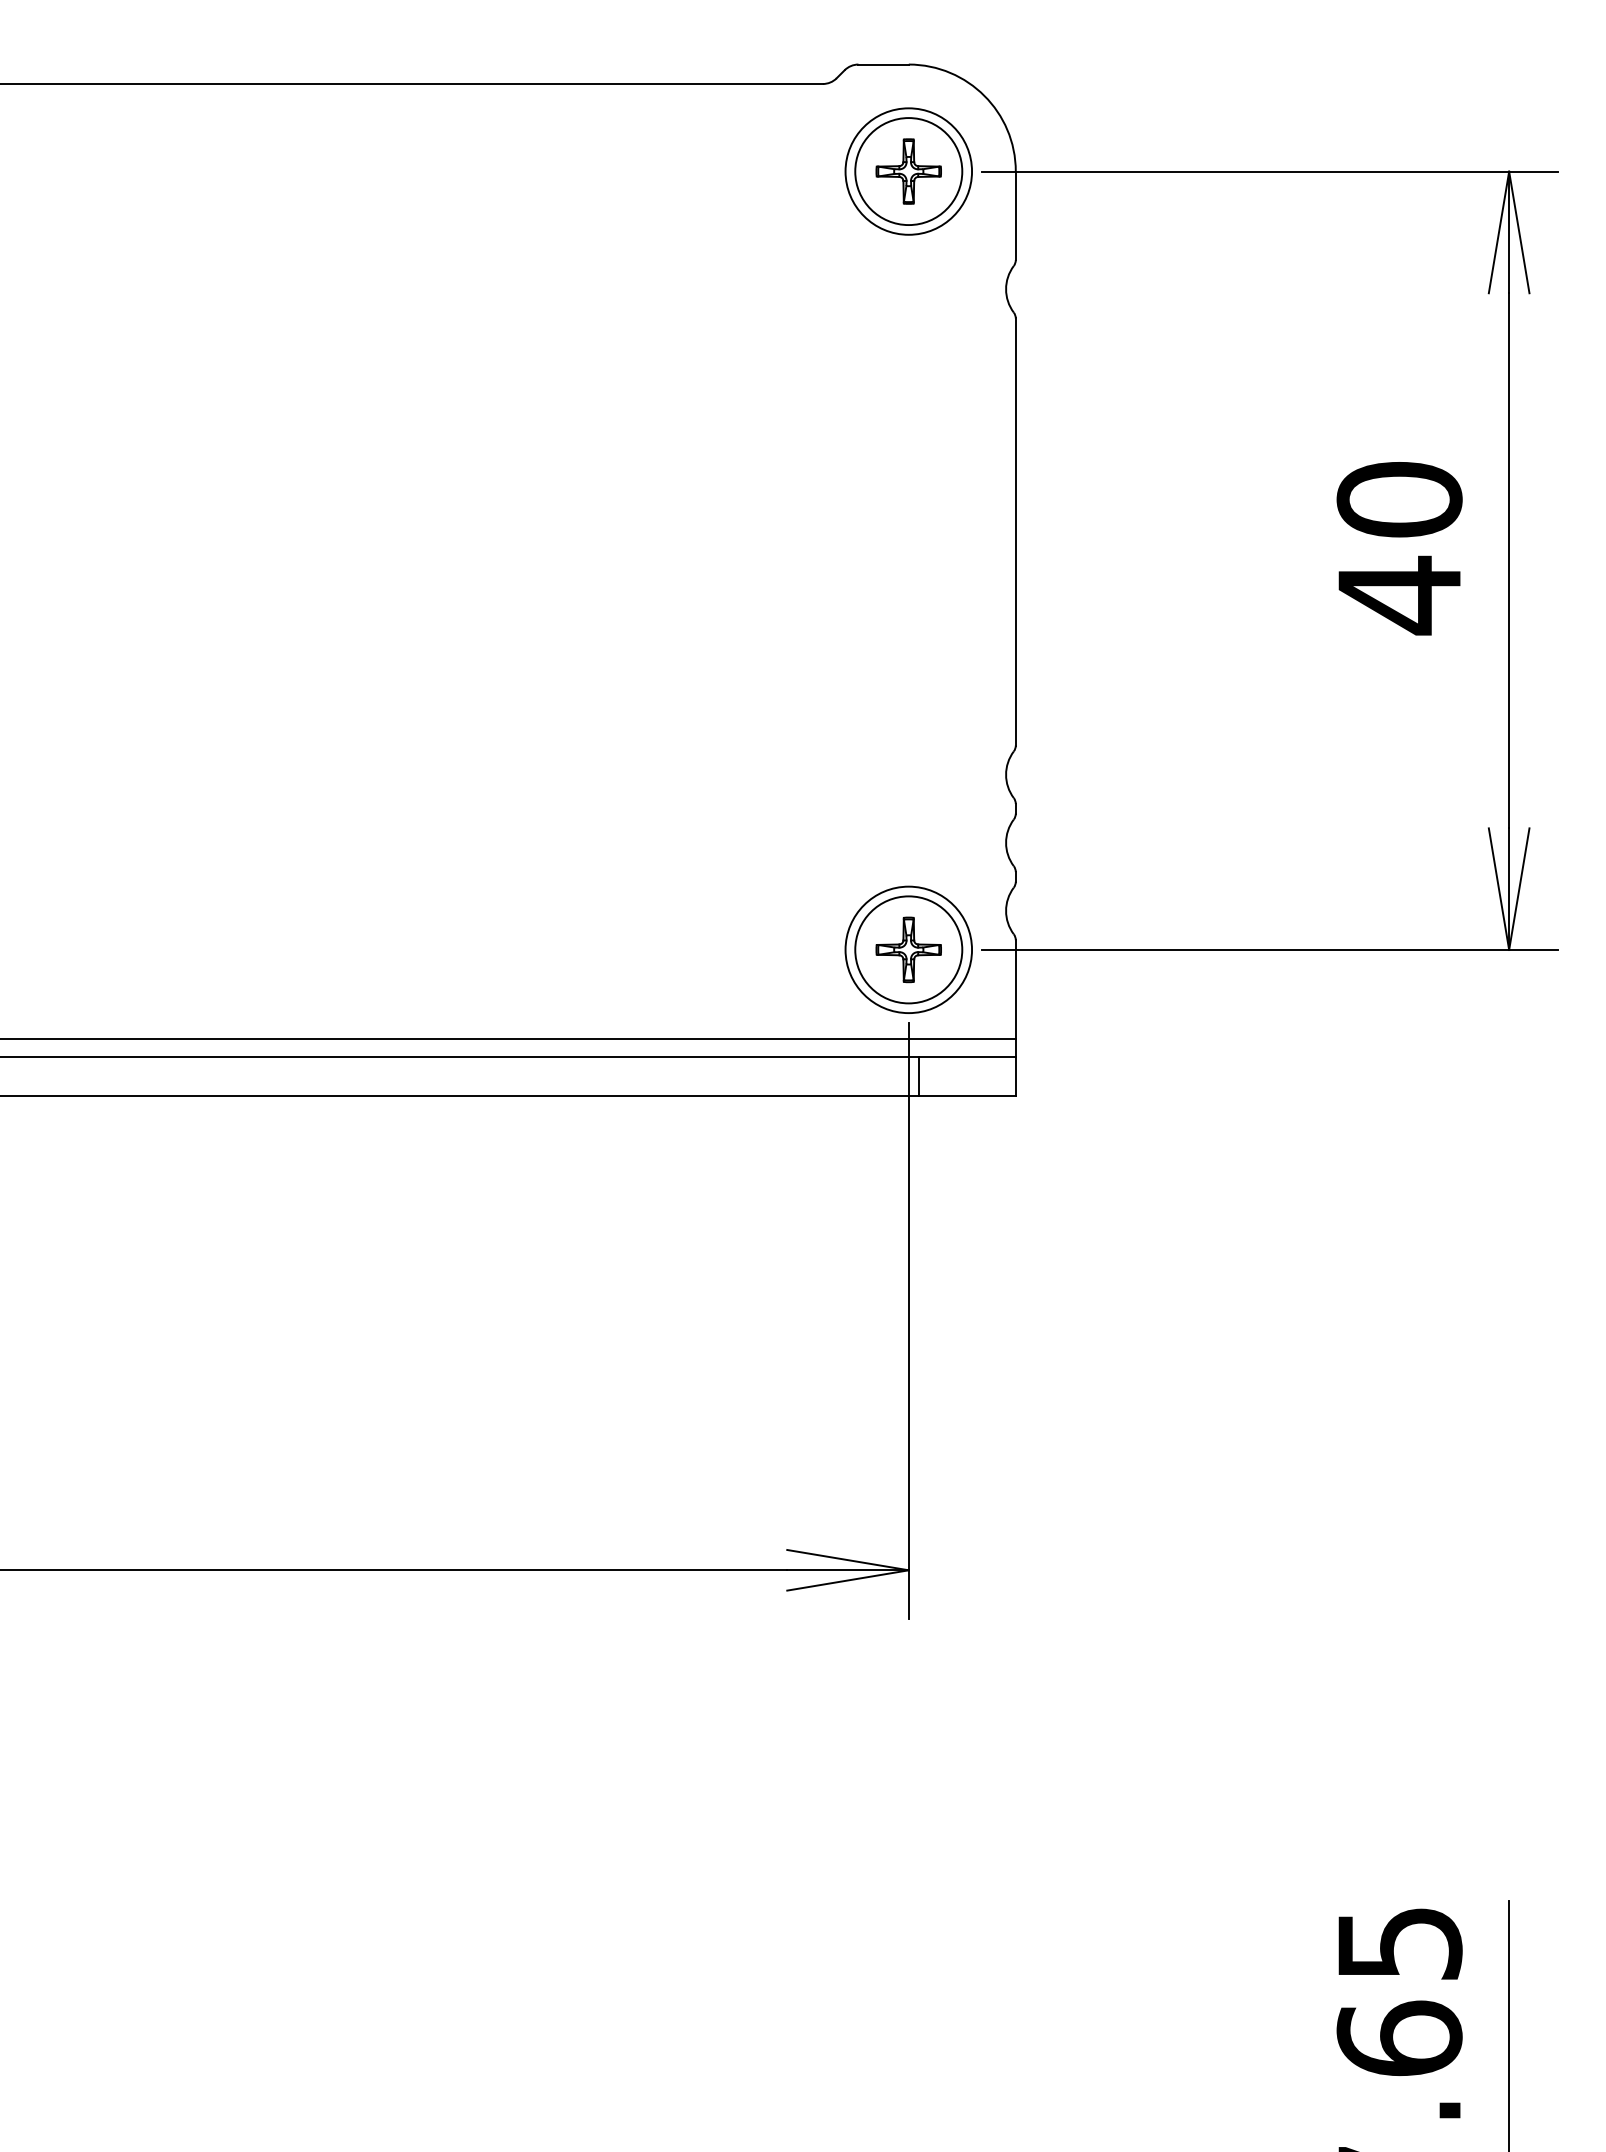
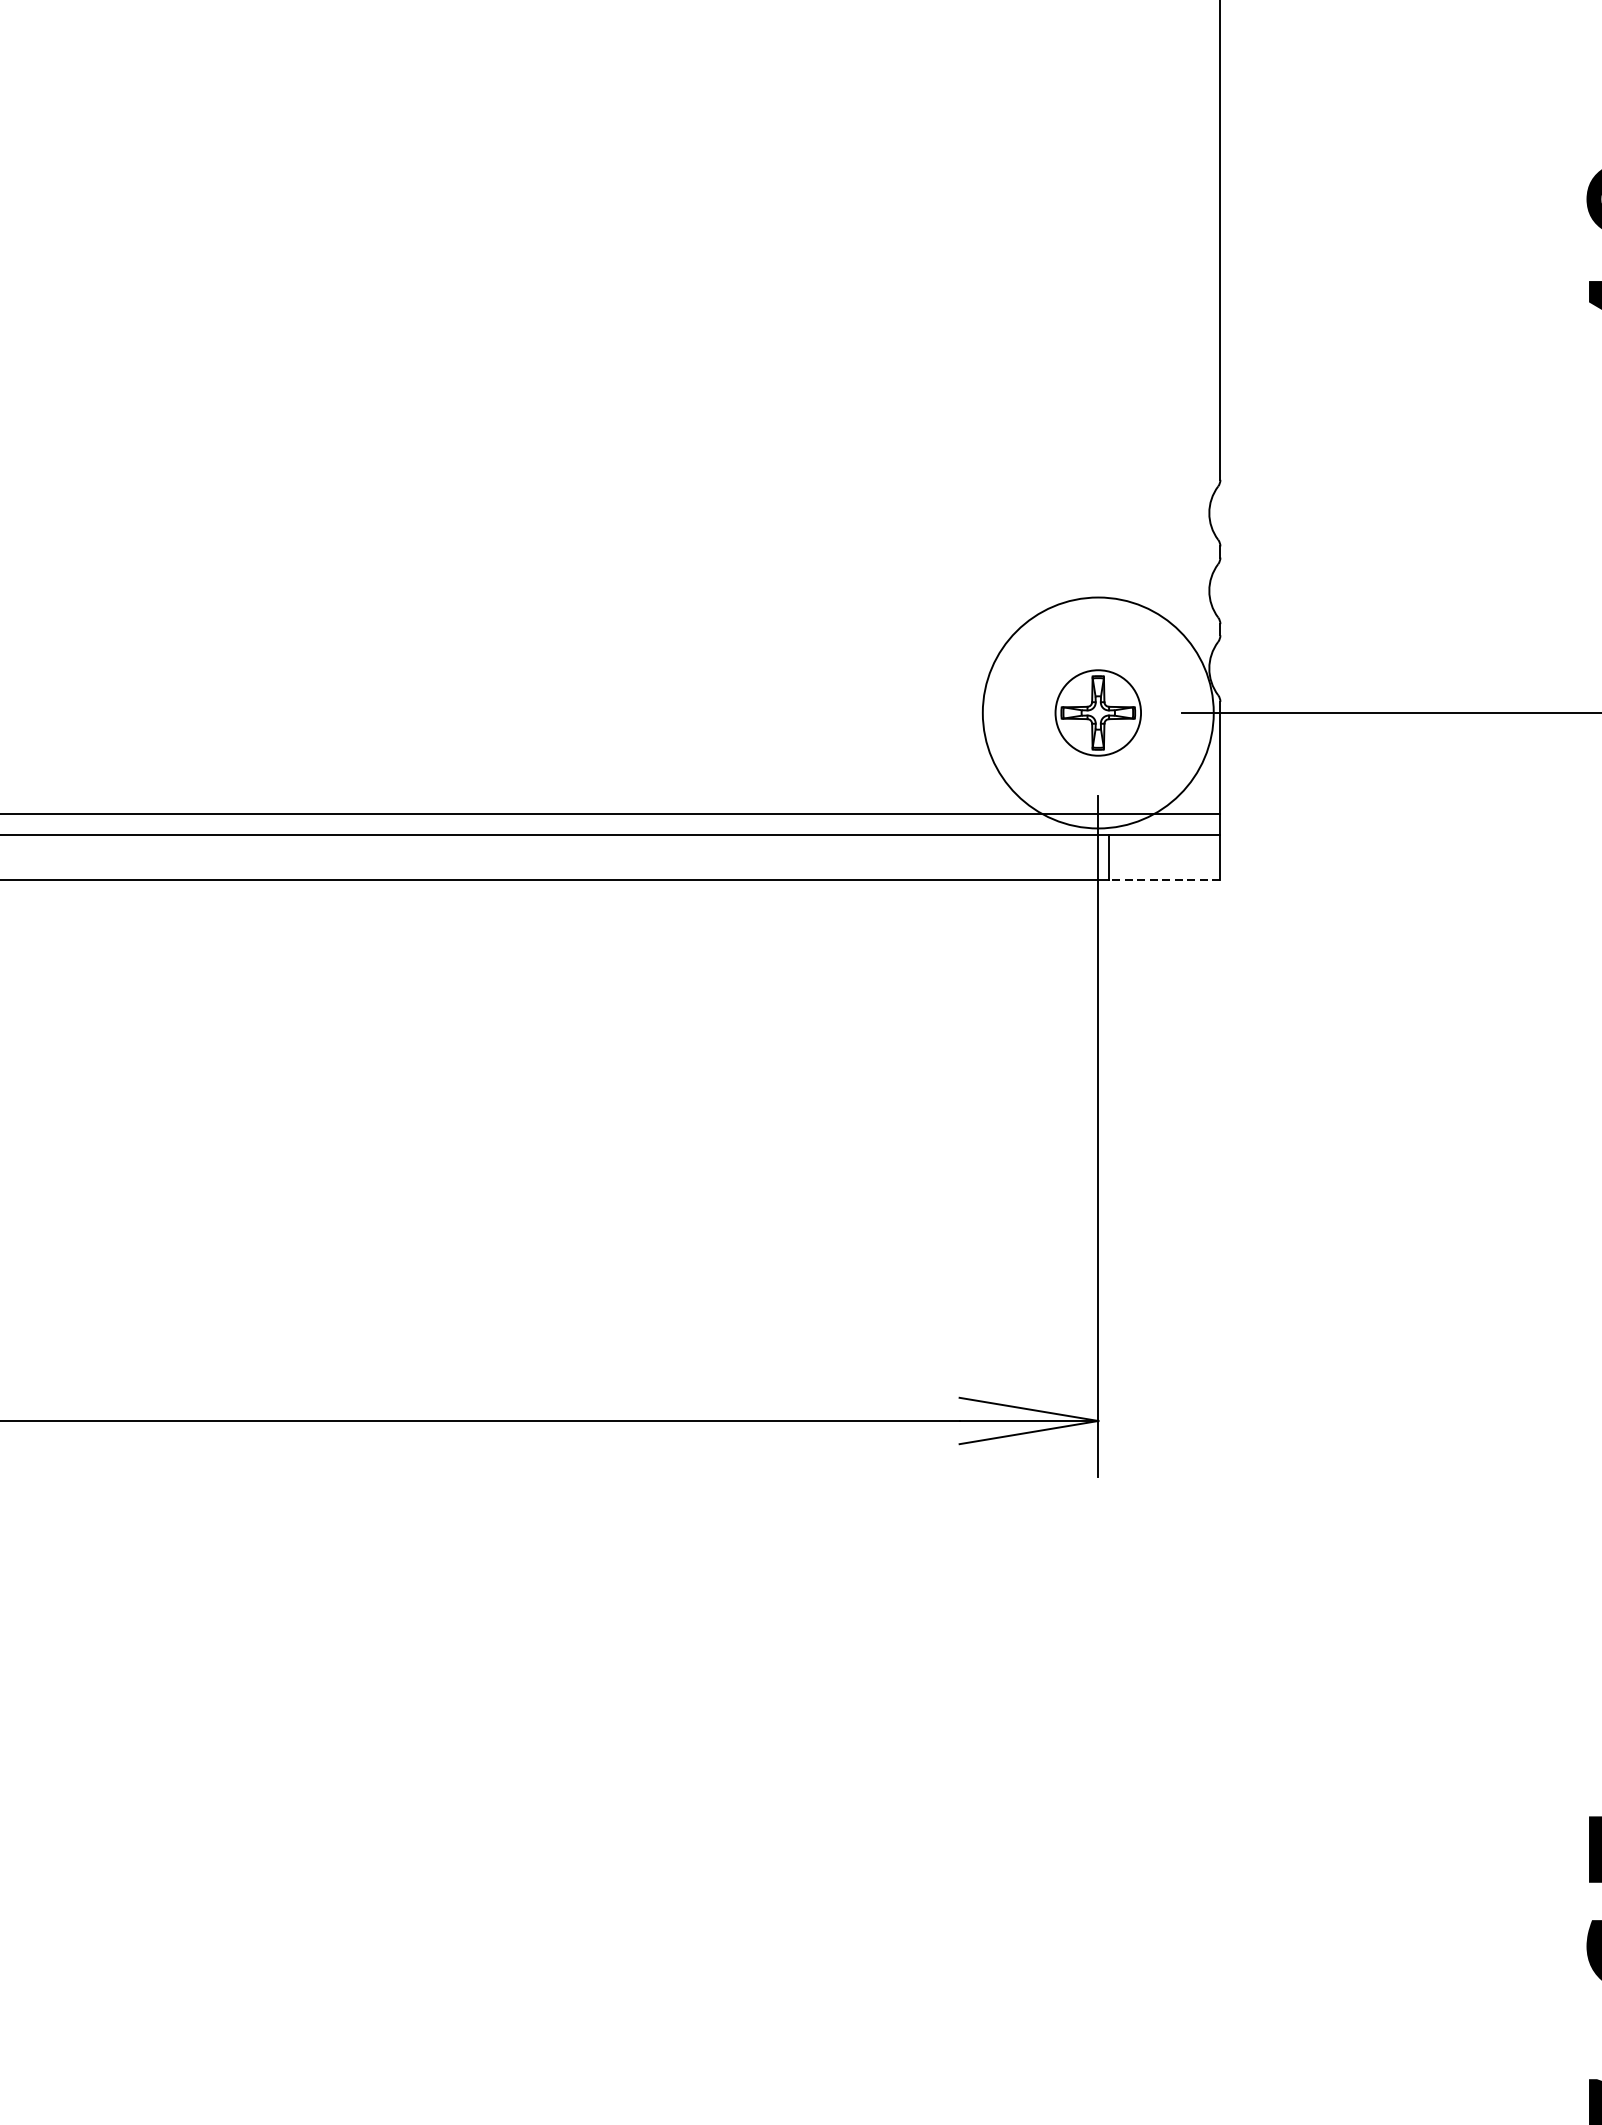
circle: (908, 949) -> (1097, 712), size x0.7
circle: (908, 949) -> (1097, 712), size x1.6
line: (967, 1095) -> (1165, 879), solid -> dashed

